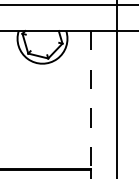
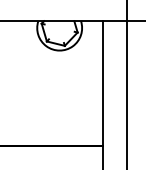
line: (91, 101) -> (103, 84), dashed -> solid

